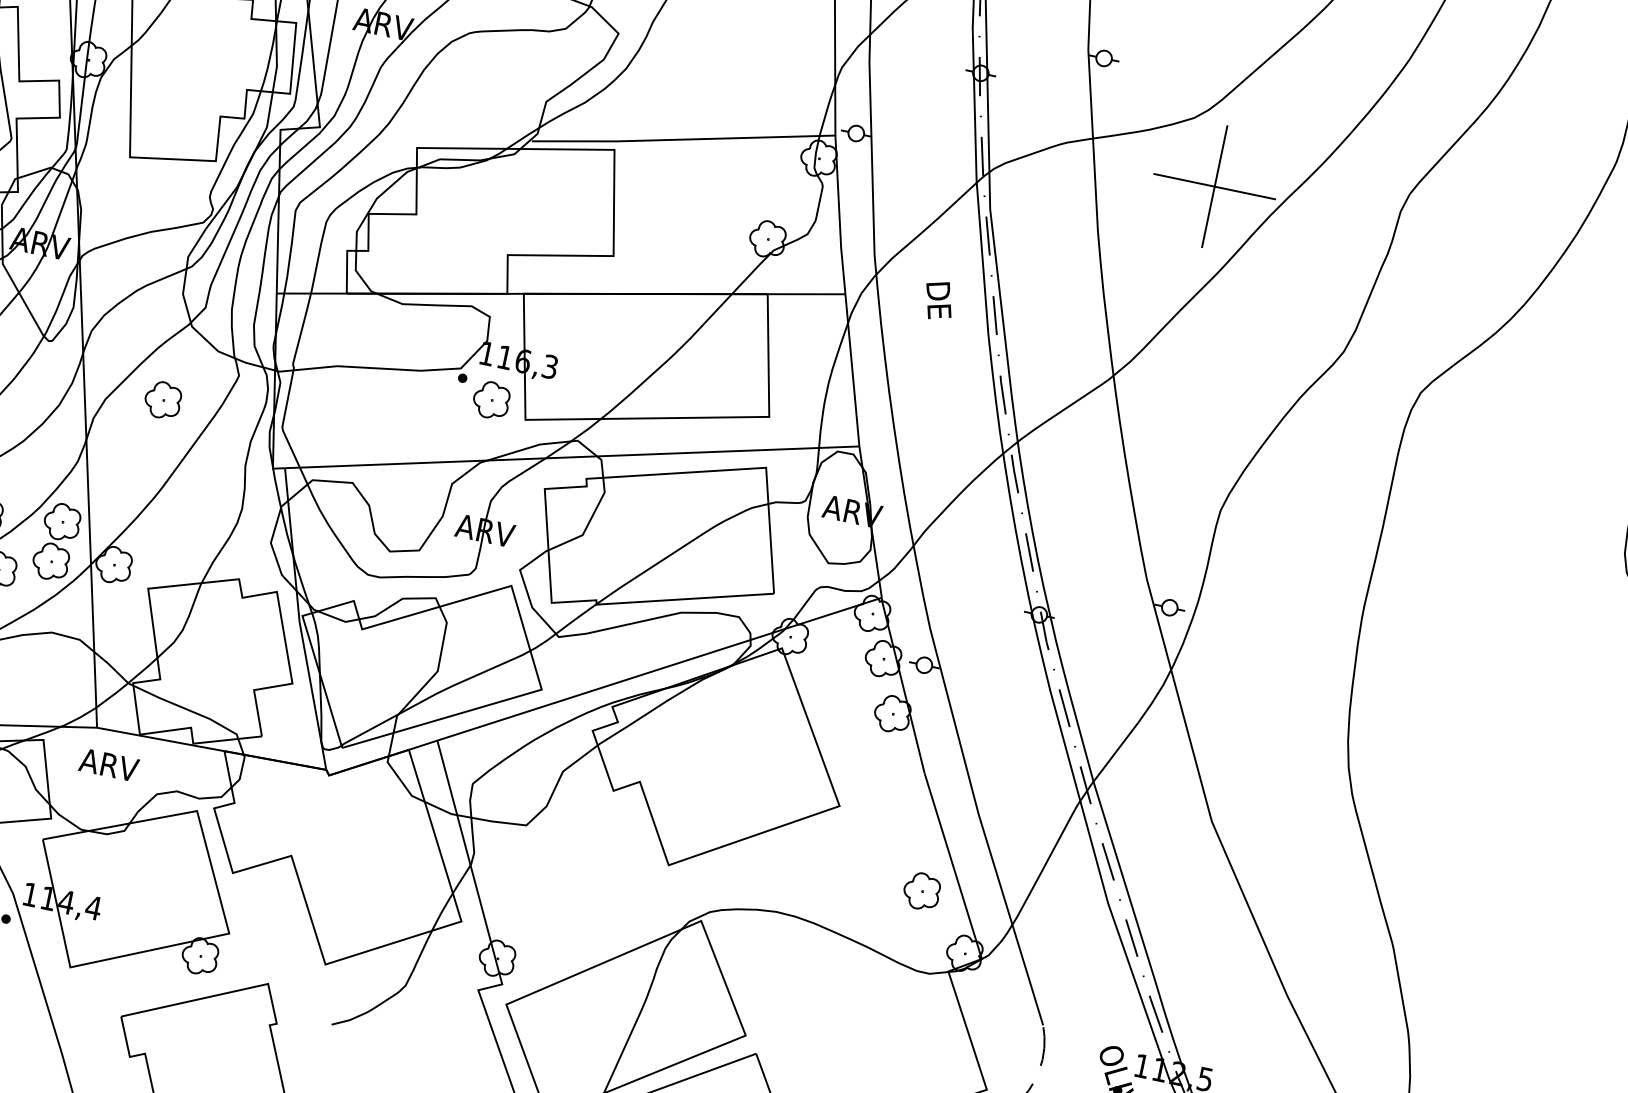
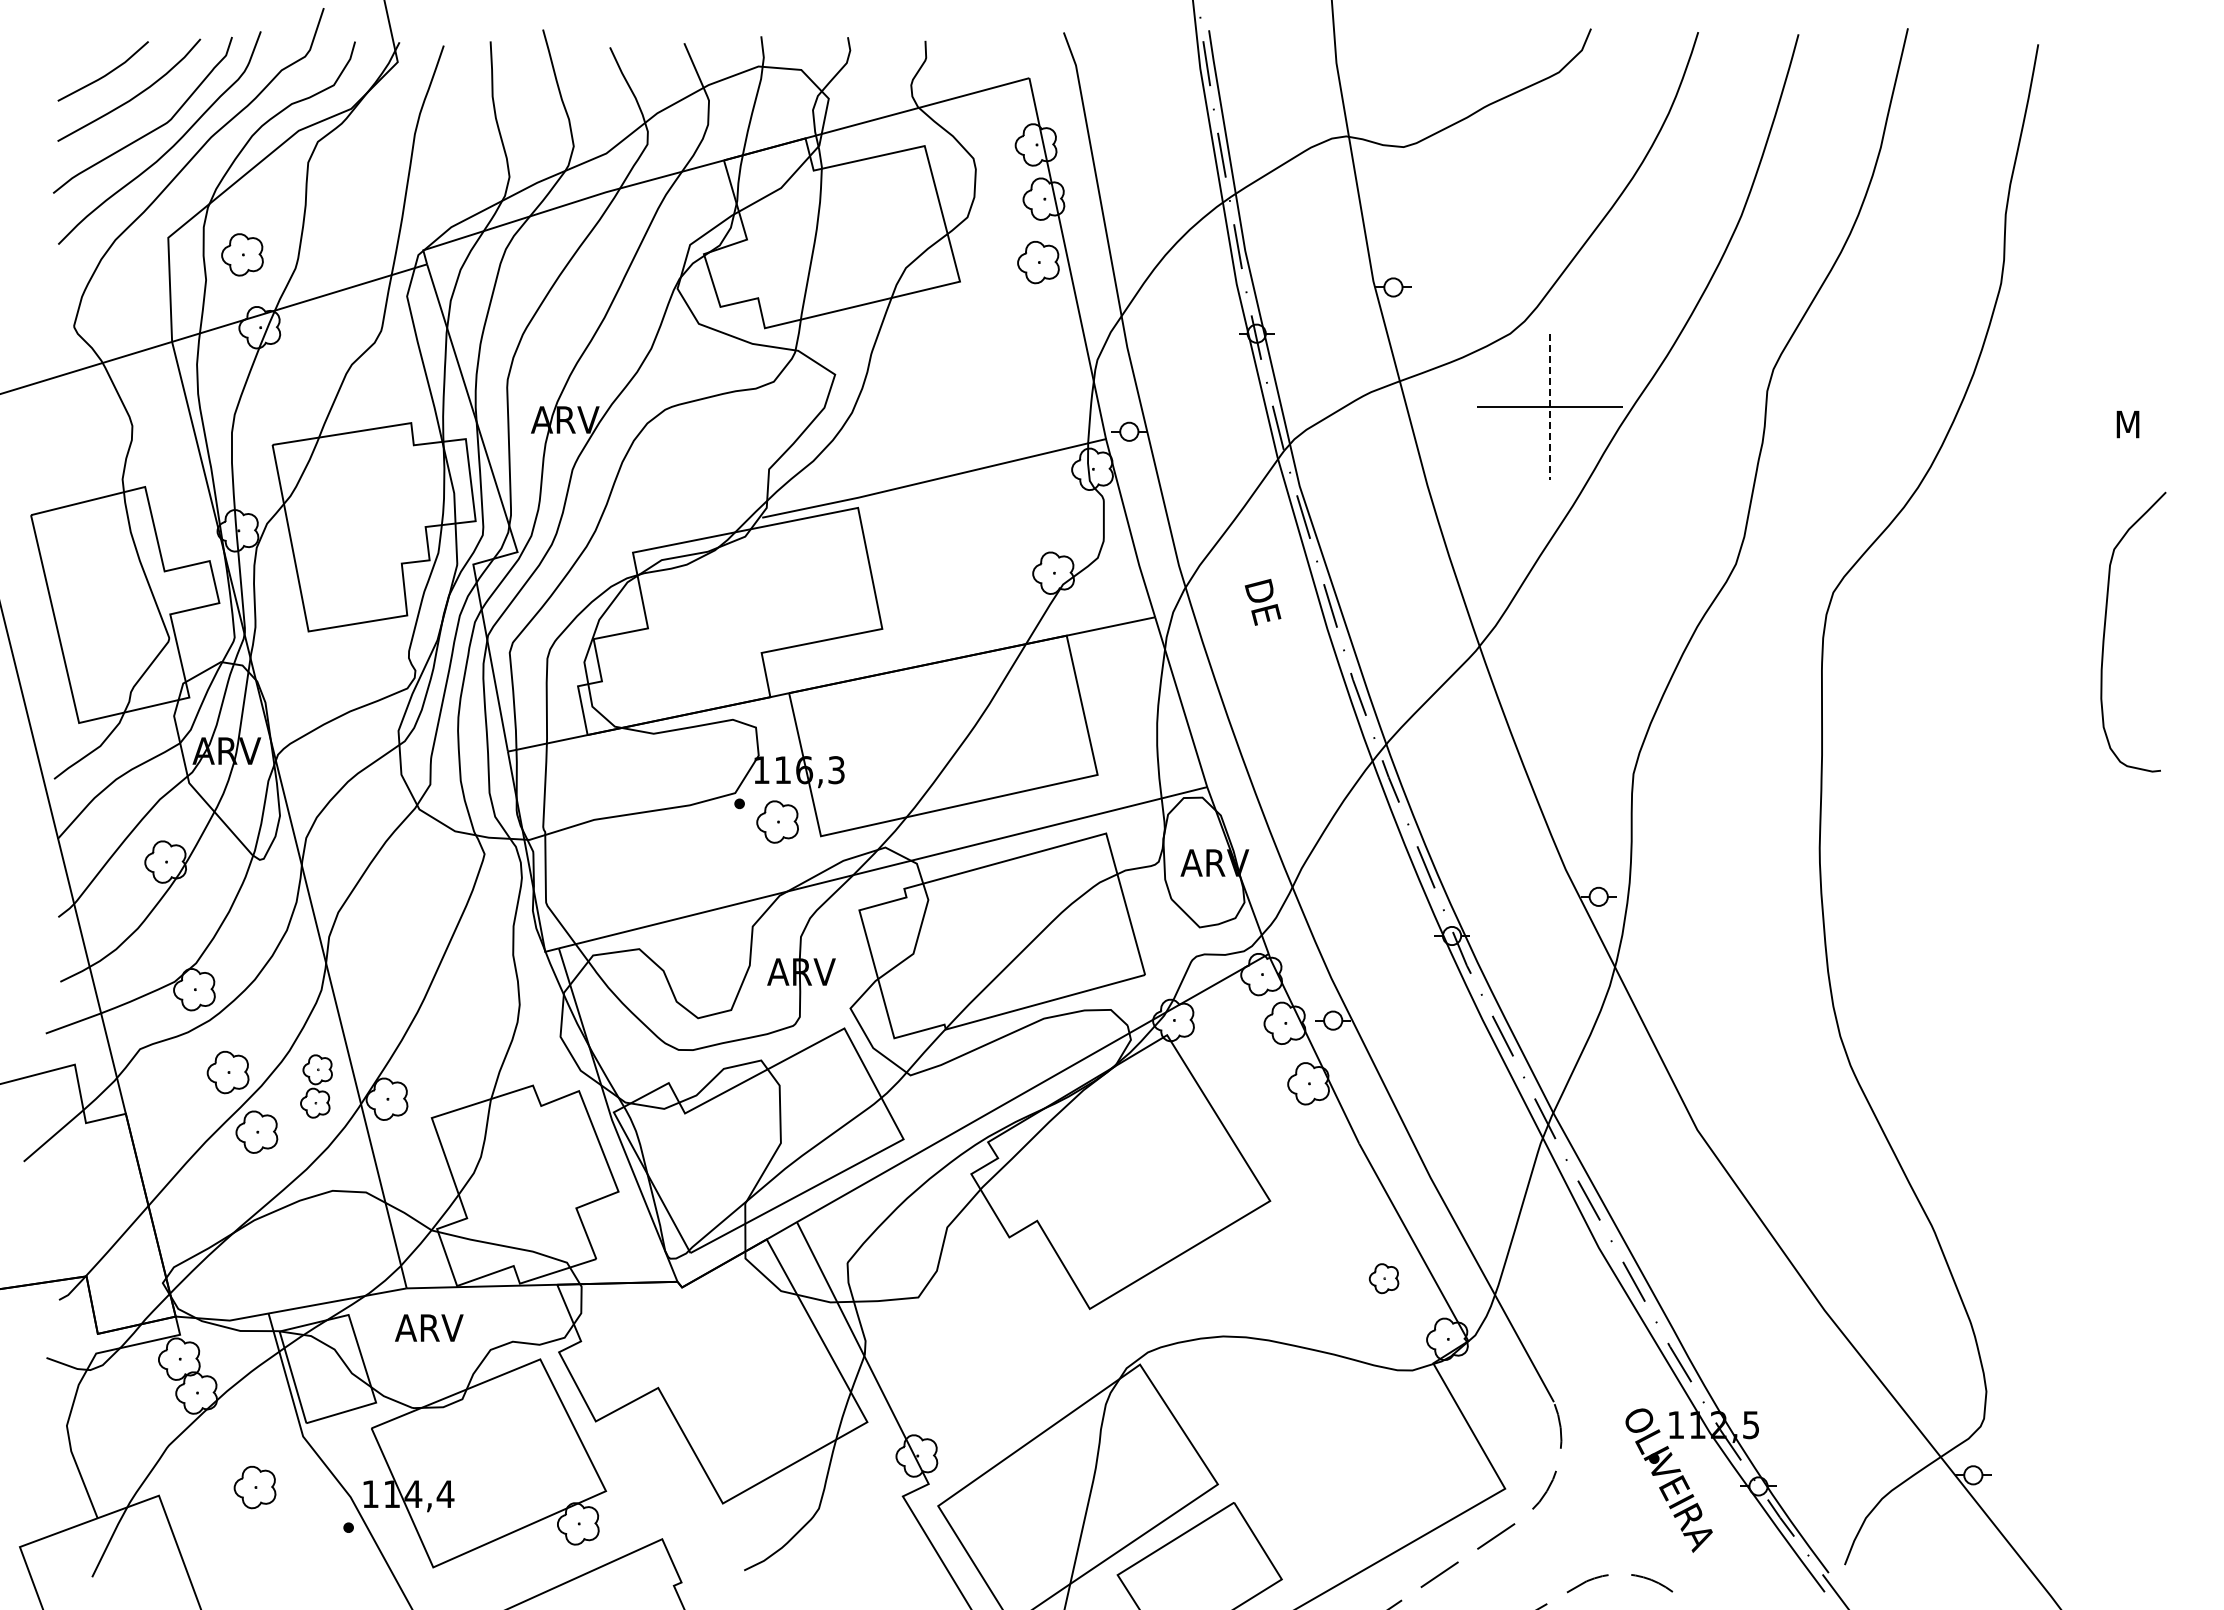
line: (1214, 186) -> (1549, 407), solid -> dashed
part: (162, 399) -> (403, 899), removed
part: (56, 541) -> (316, 1086), size x0.7
part: (921, 891) -> (1383, 1278), size x0.7

